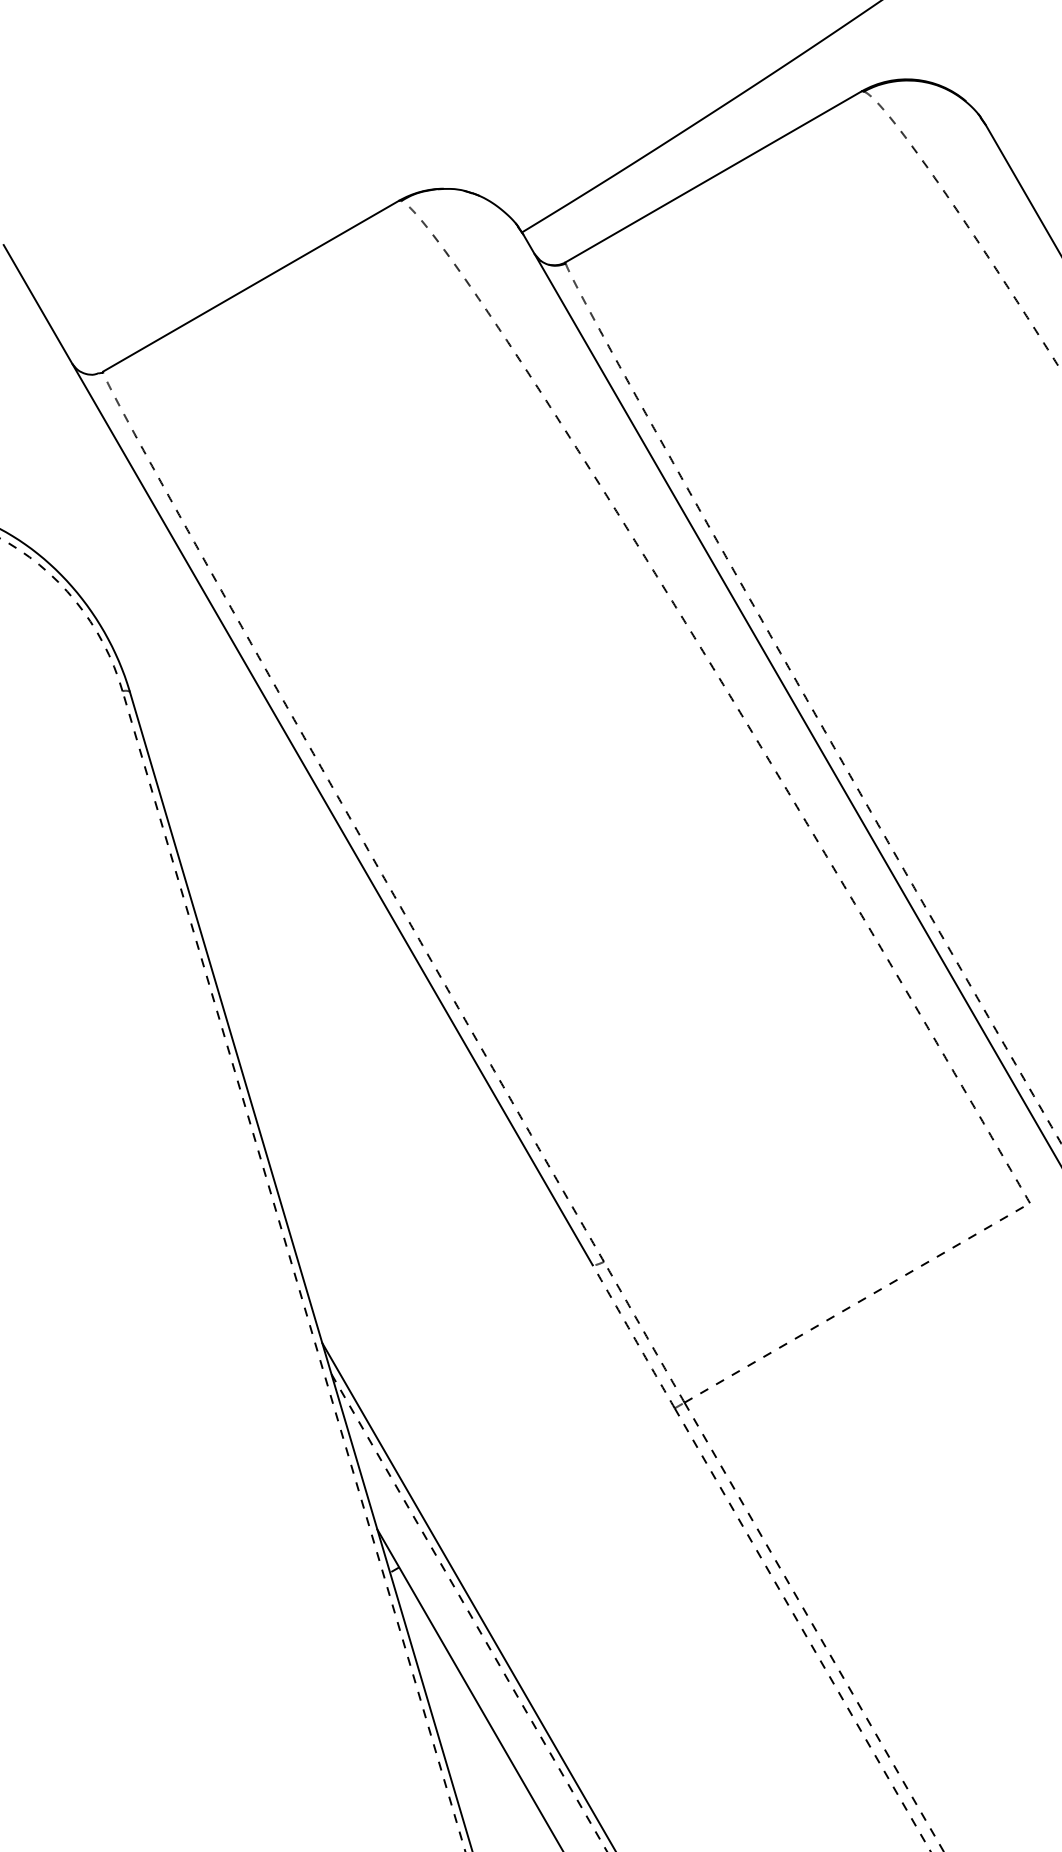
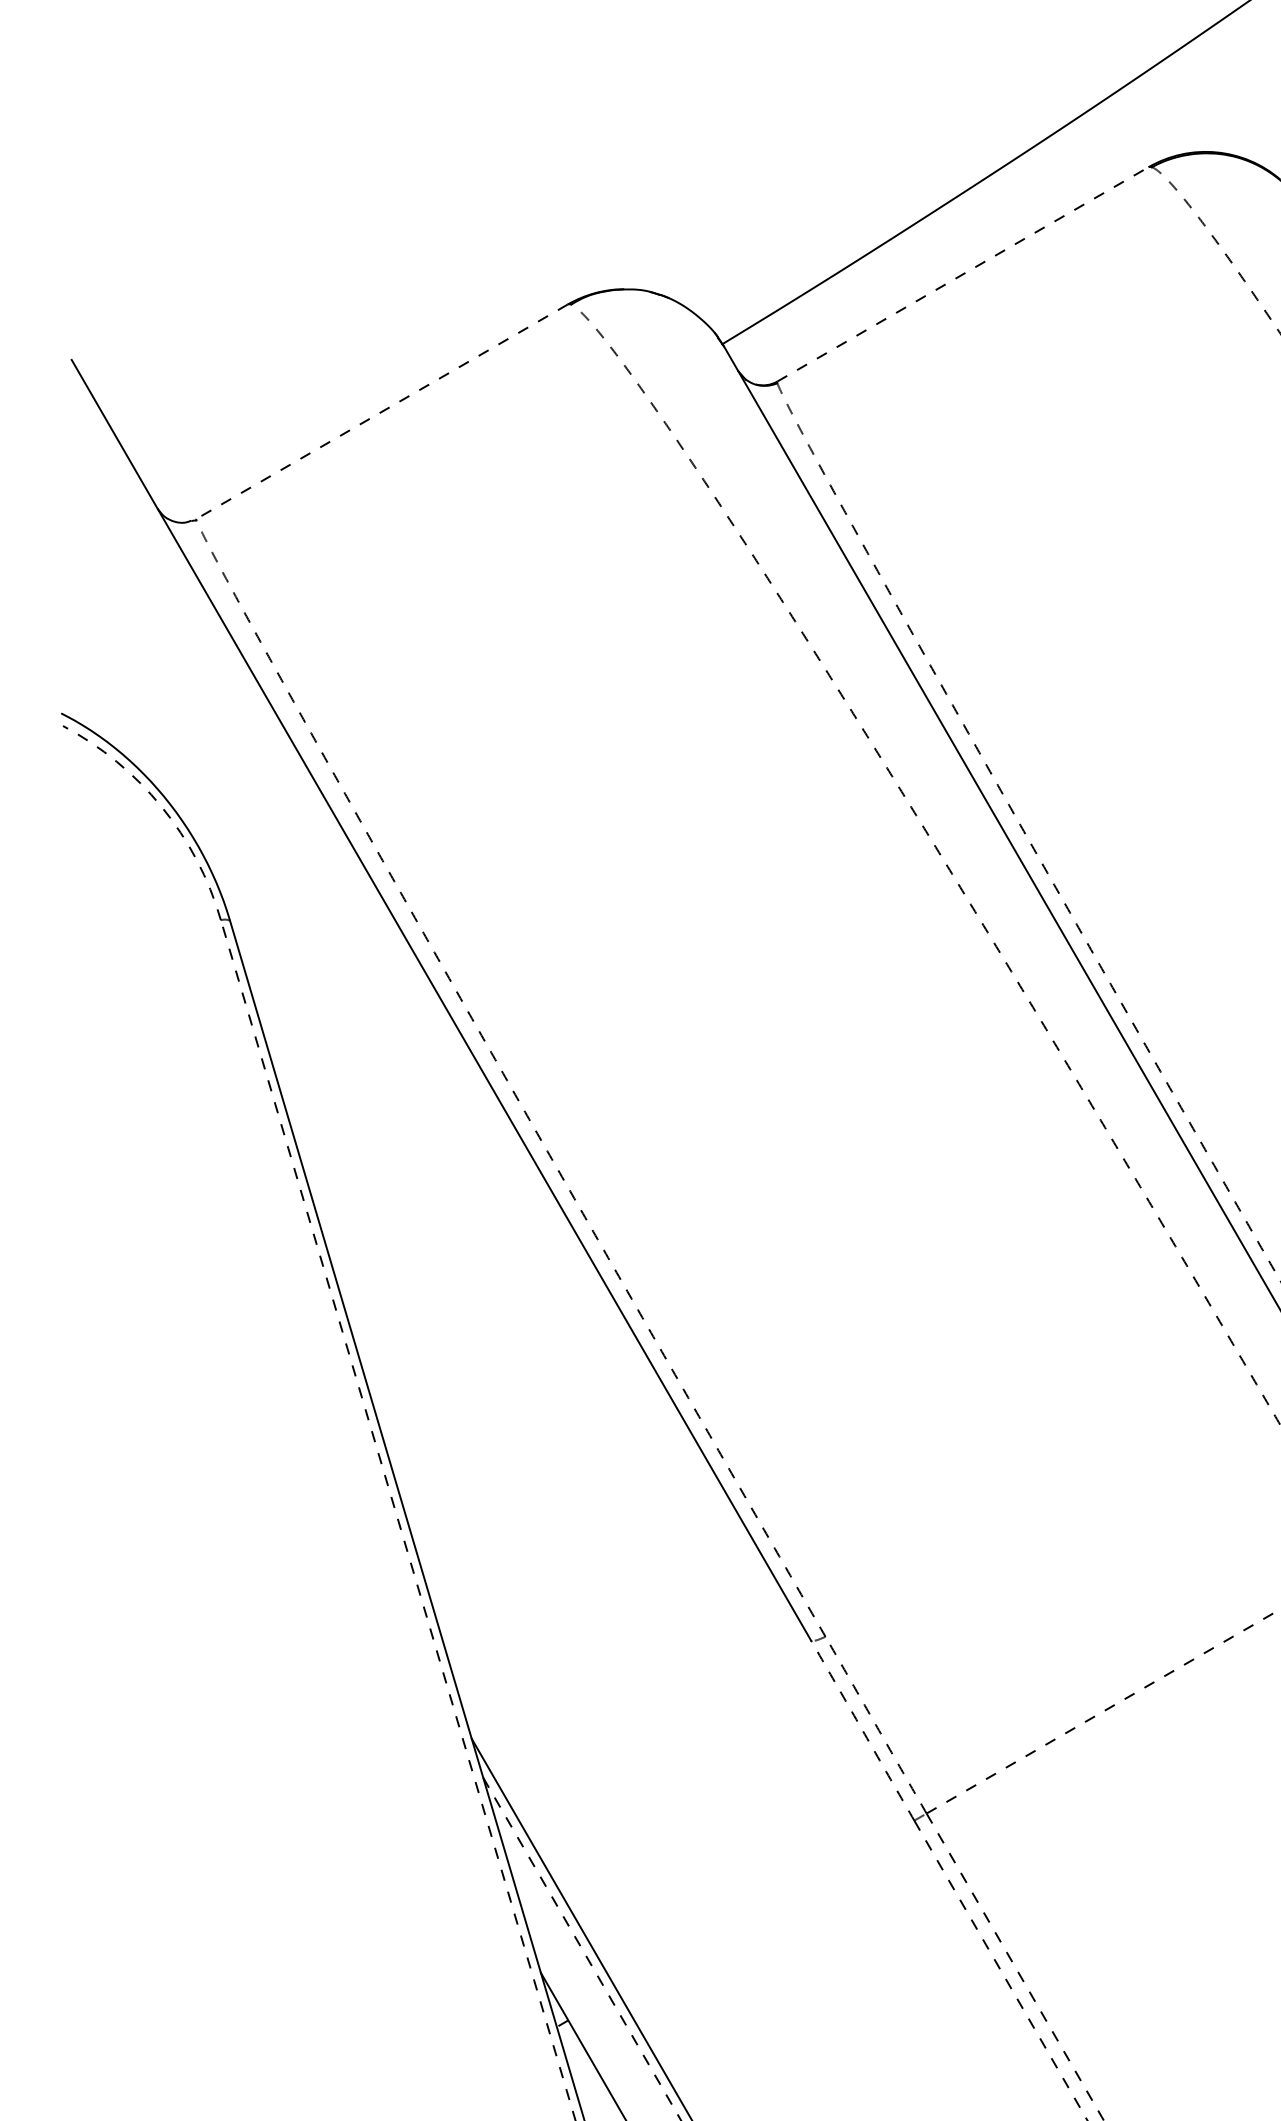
line: (713, 176) -> (962, 273), solid -> dashed
line: (250, 286) -> (381, 411), solid -> dashed

